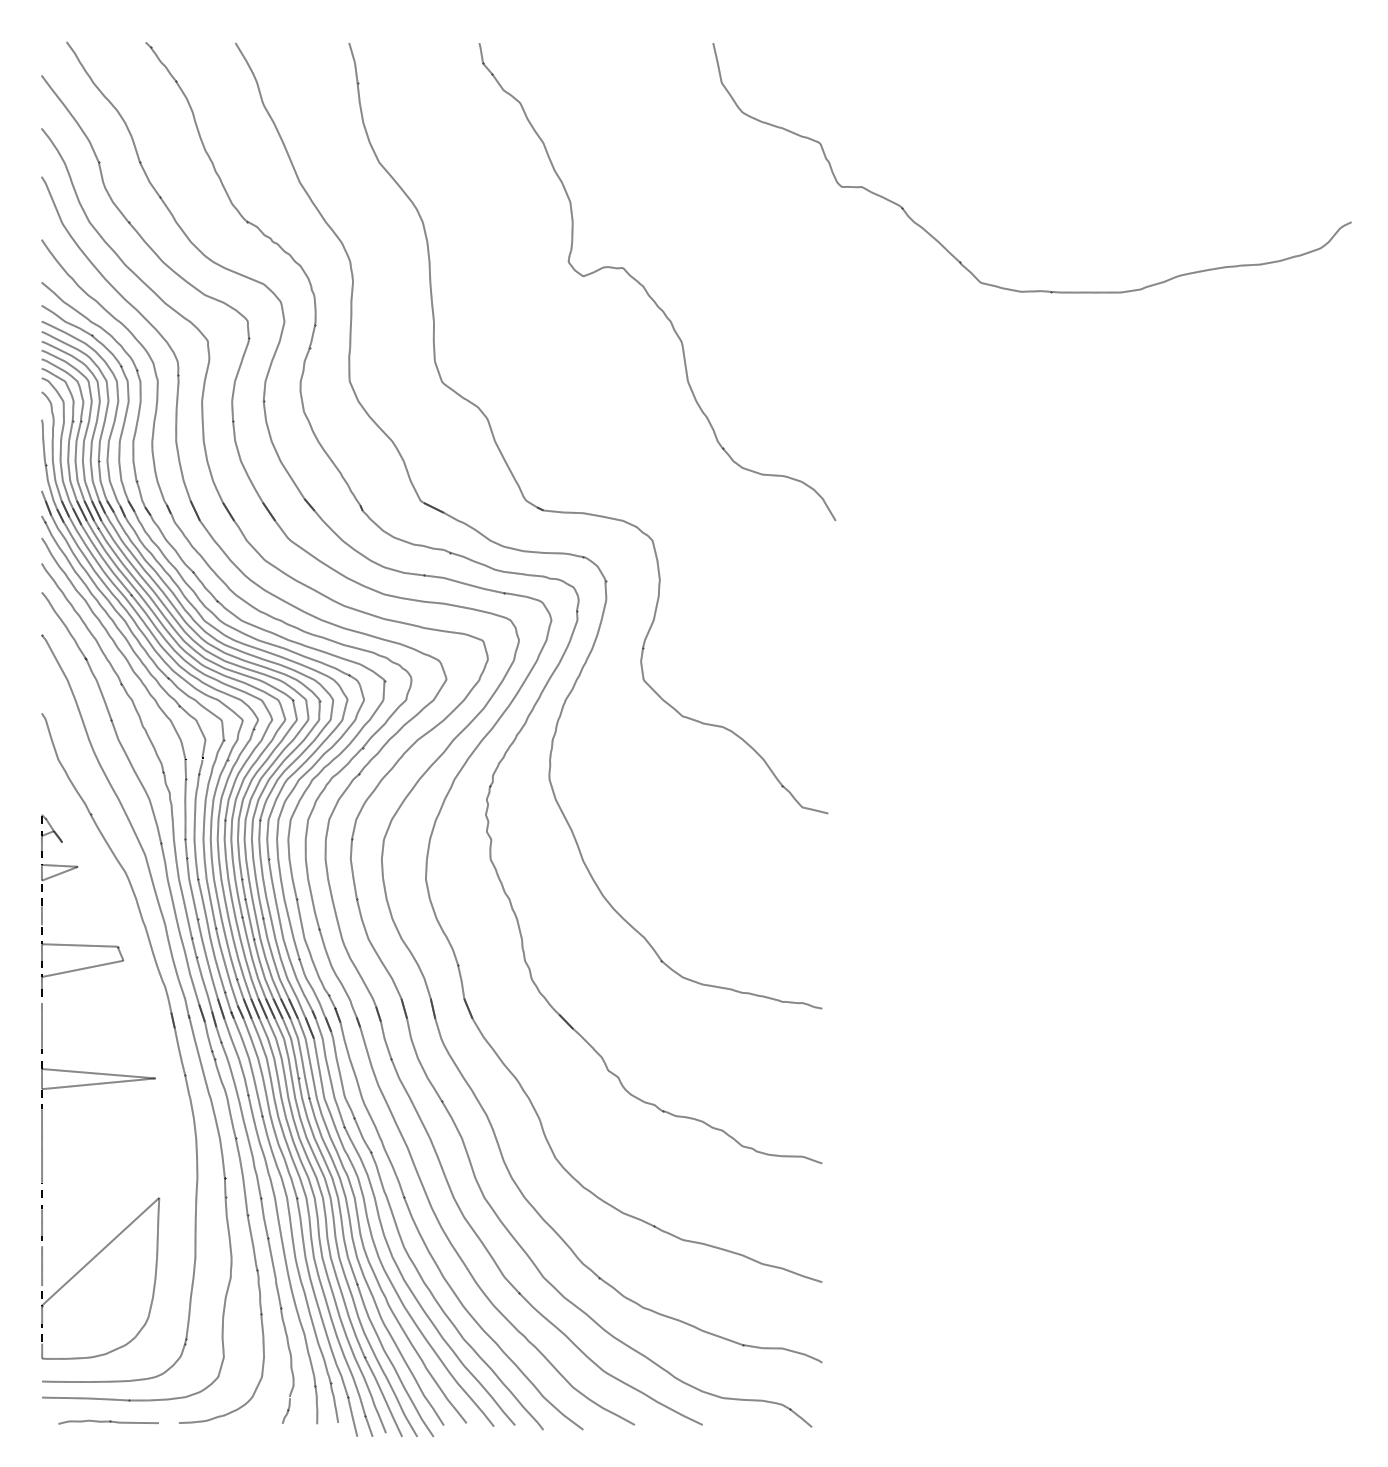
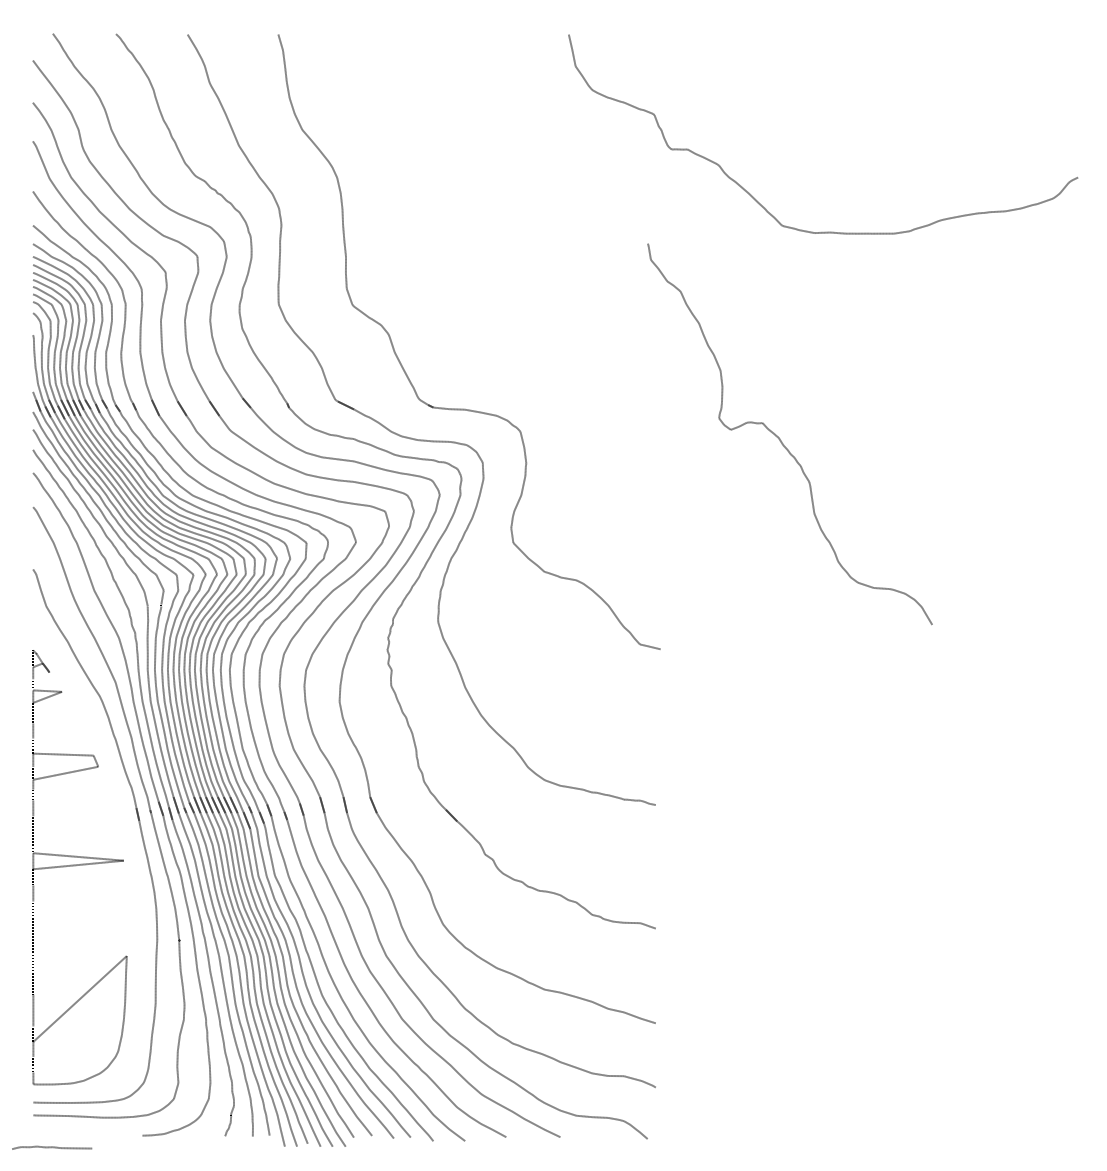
curve: (646, 289) -> (781, 440), moved
curve: (108, 1421) -> (52, 1147), moved

